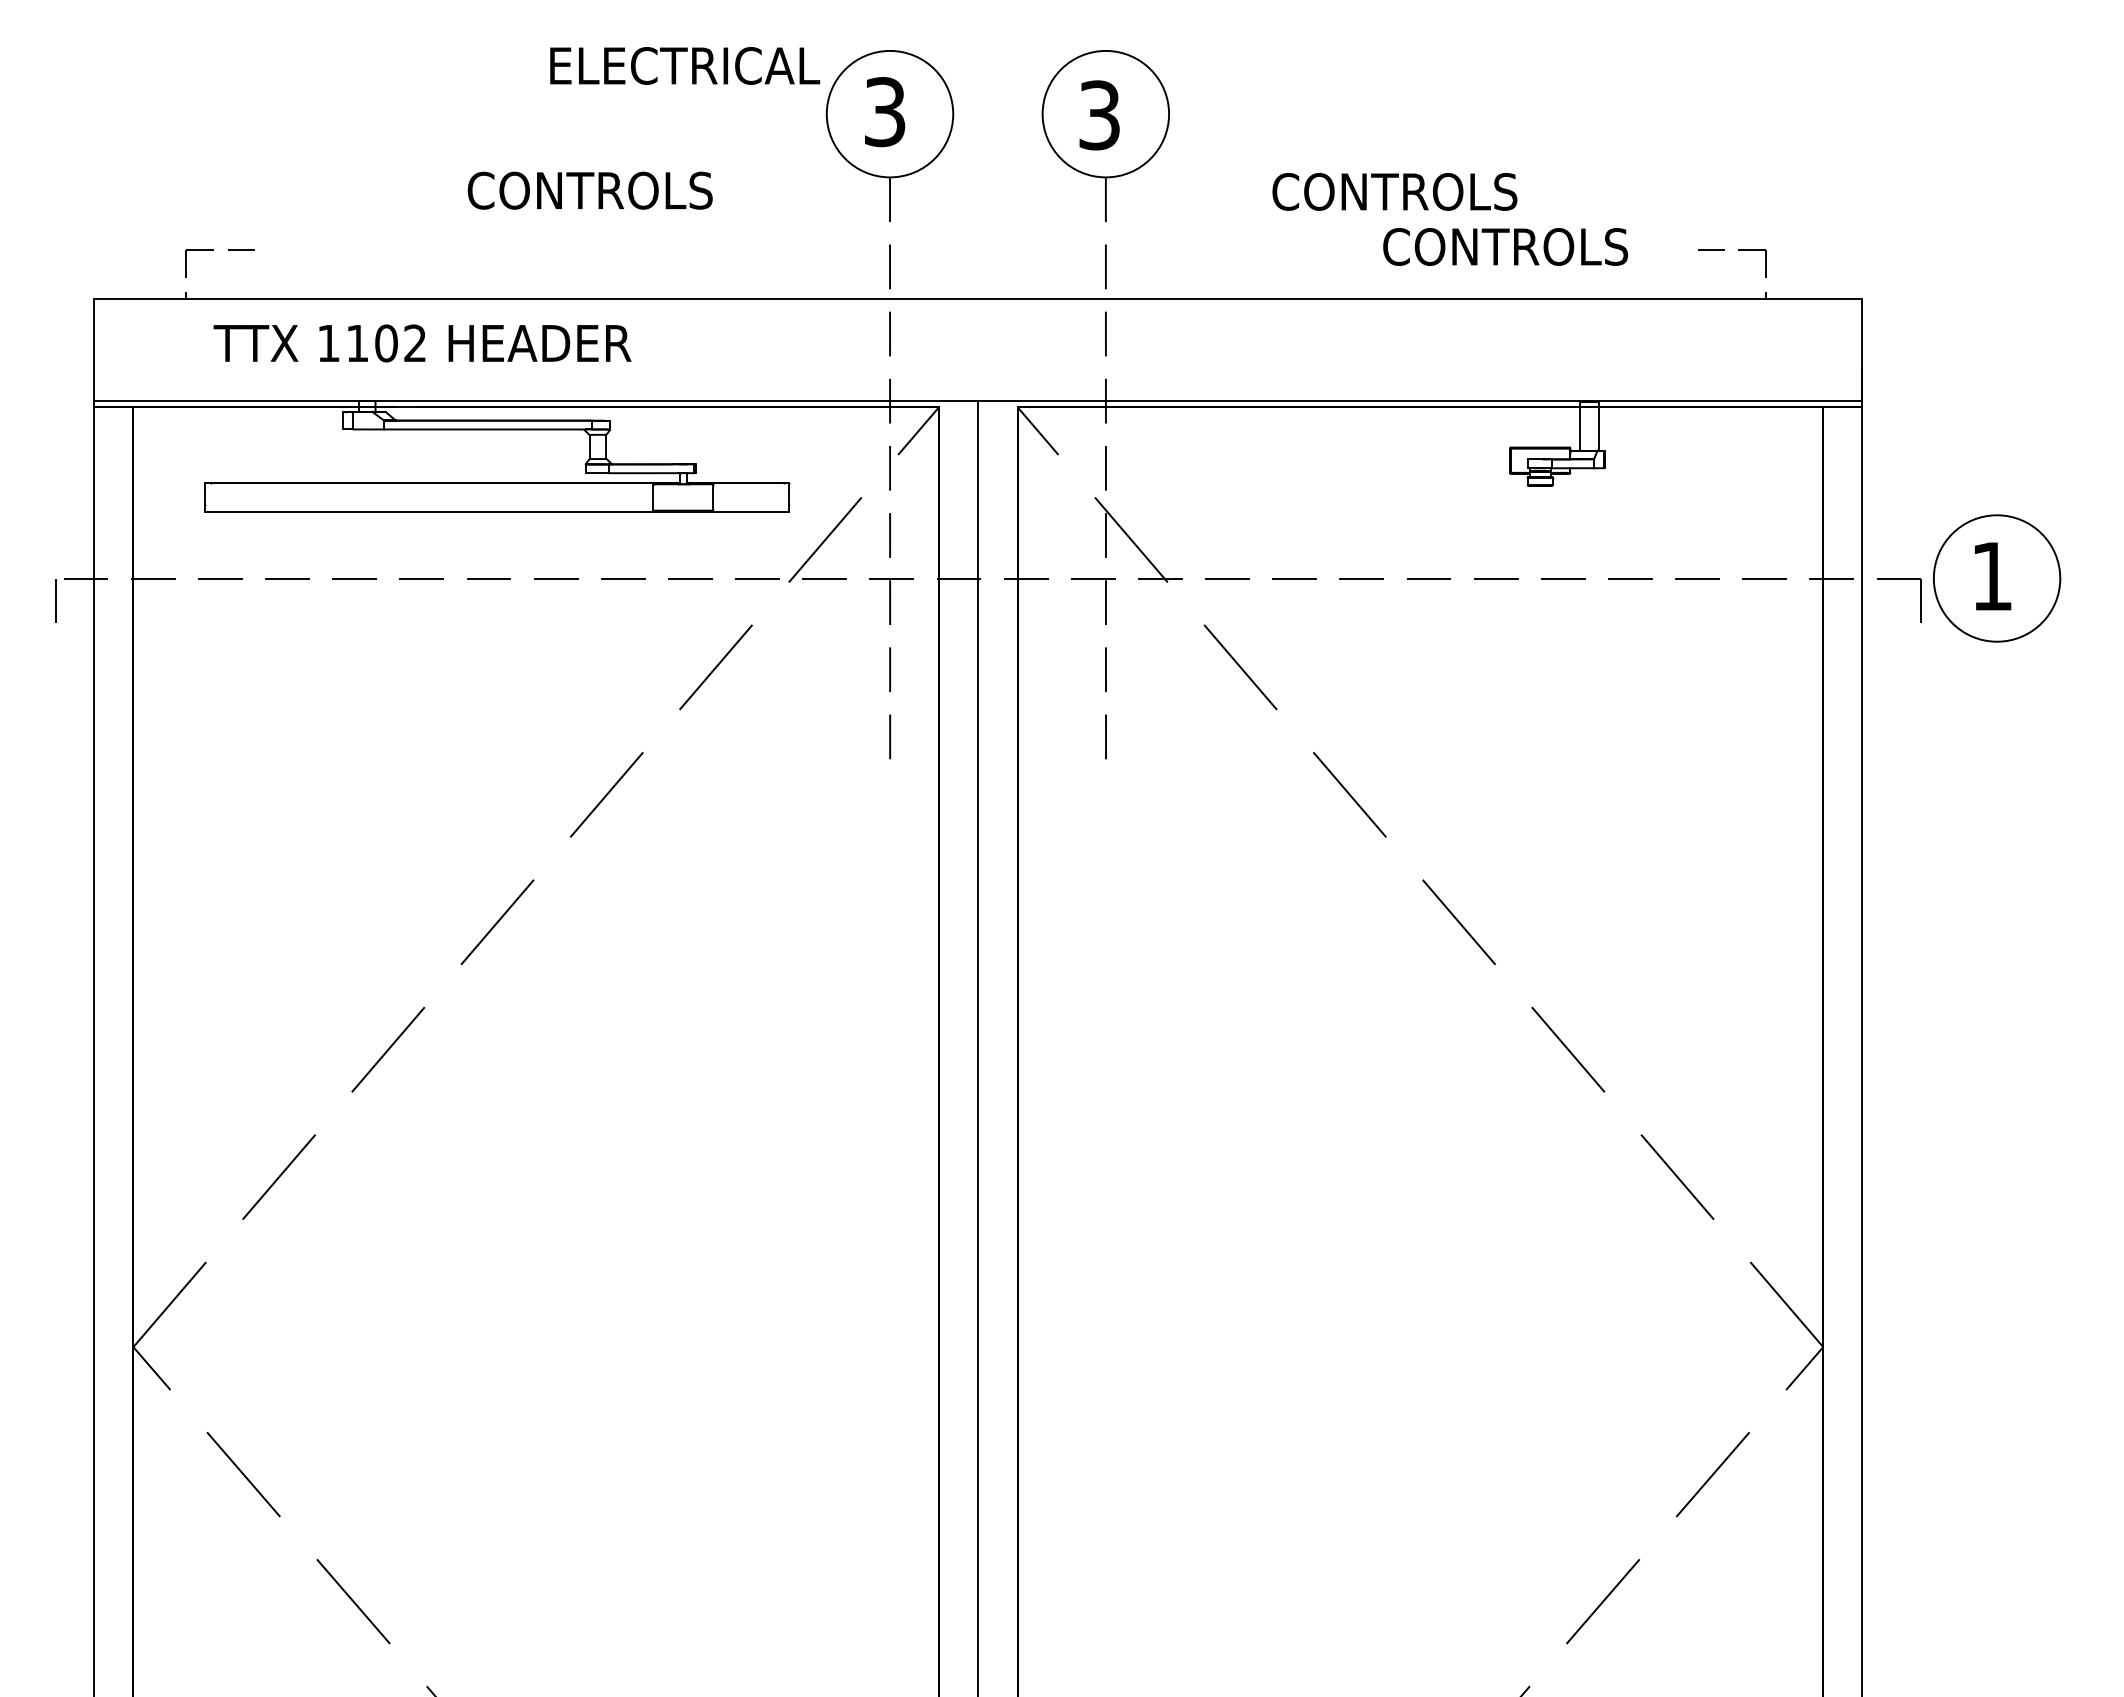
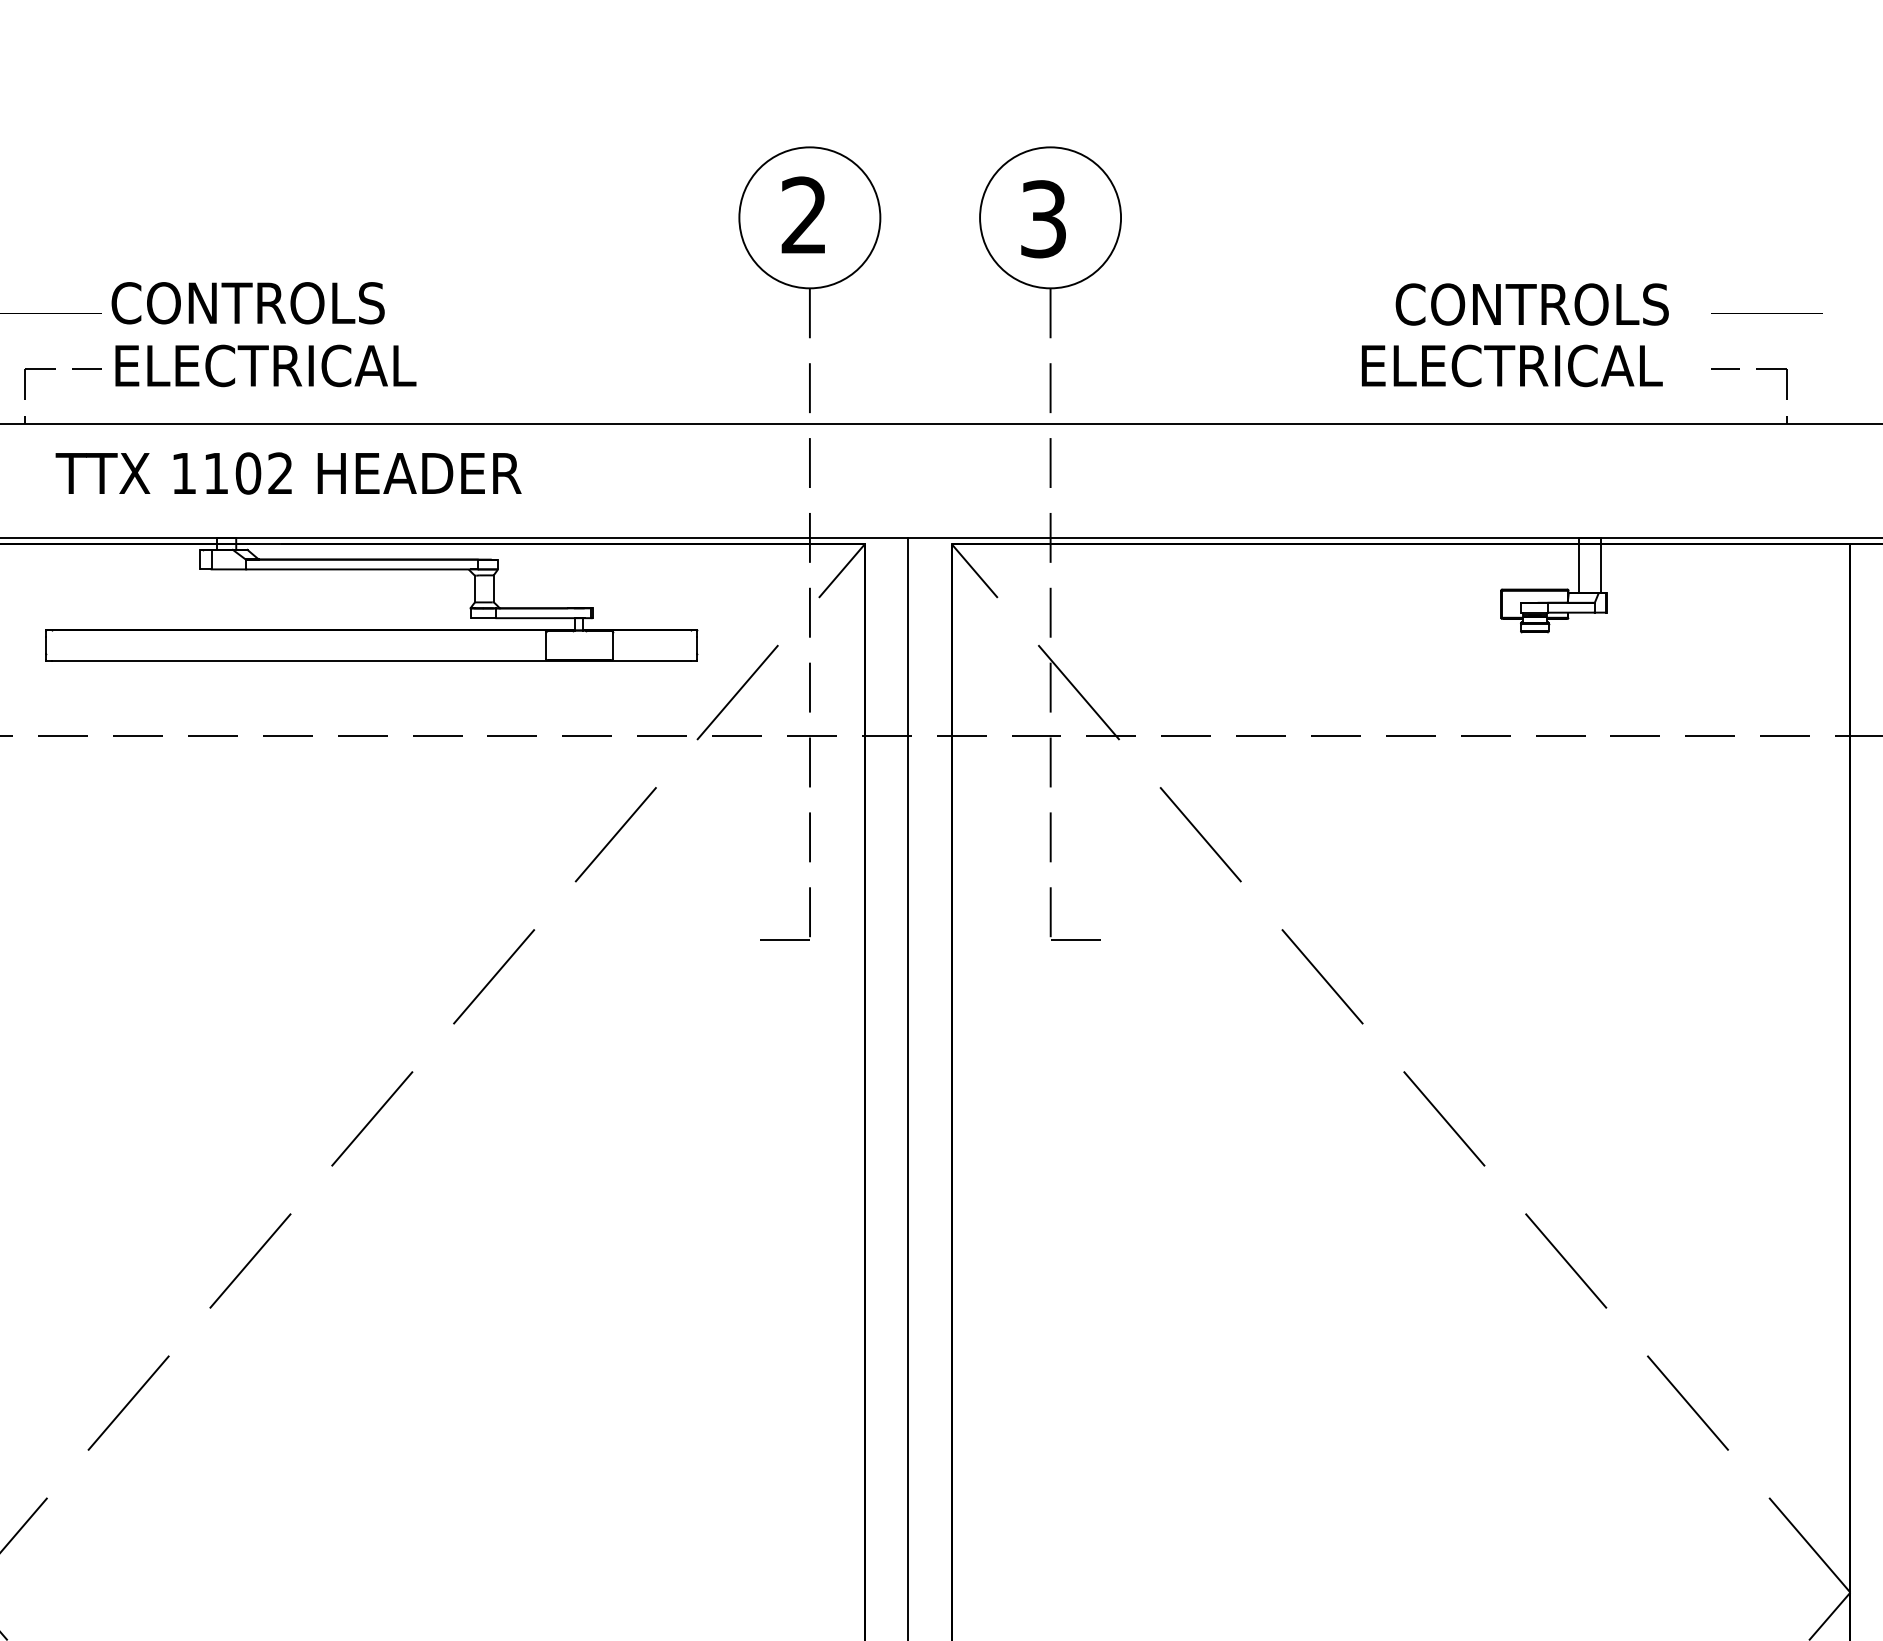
text: (685, 65) -> (266, 365), moved
text: (884, 112) -> (803, 216), 3 -> 2
text: (589, 190) -> (247, 302), moved
text: (1394, 191) -> (1531, 304), moved
text: (1518, 246) -> (1510, 365), CONTROLS -> ELECTRICAL
line: (867, 761) -> (784, 939), added
line: (1128, 761) -> (1075, 939), added

